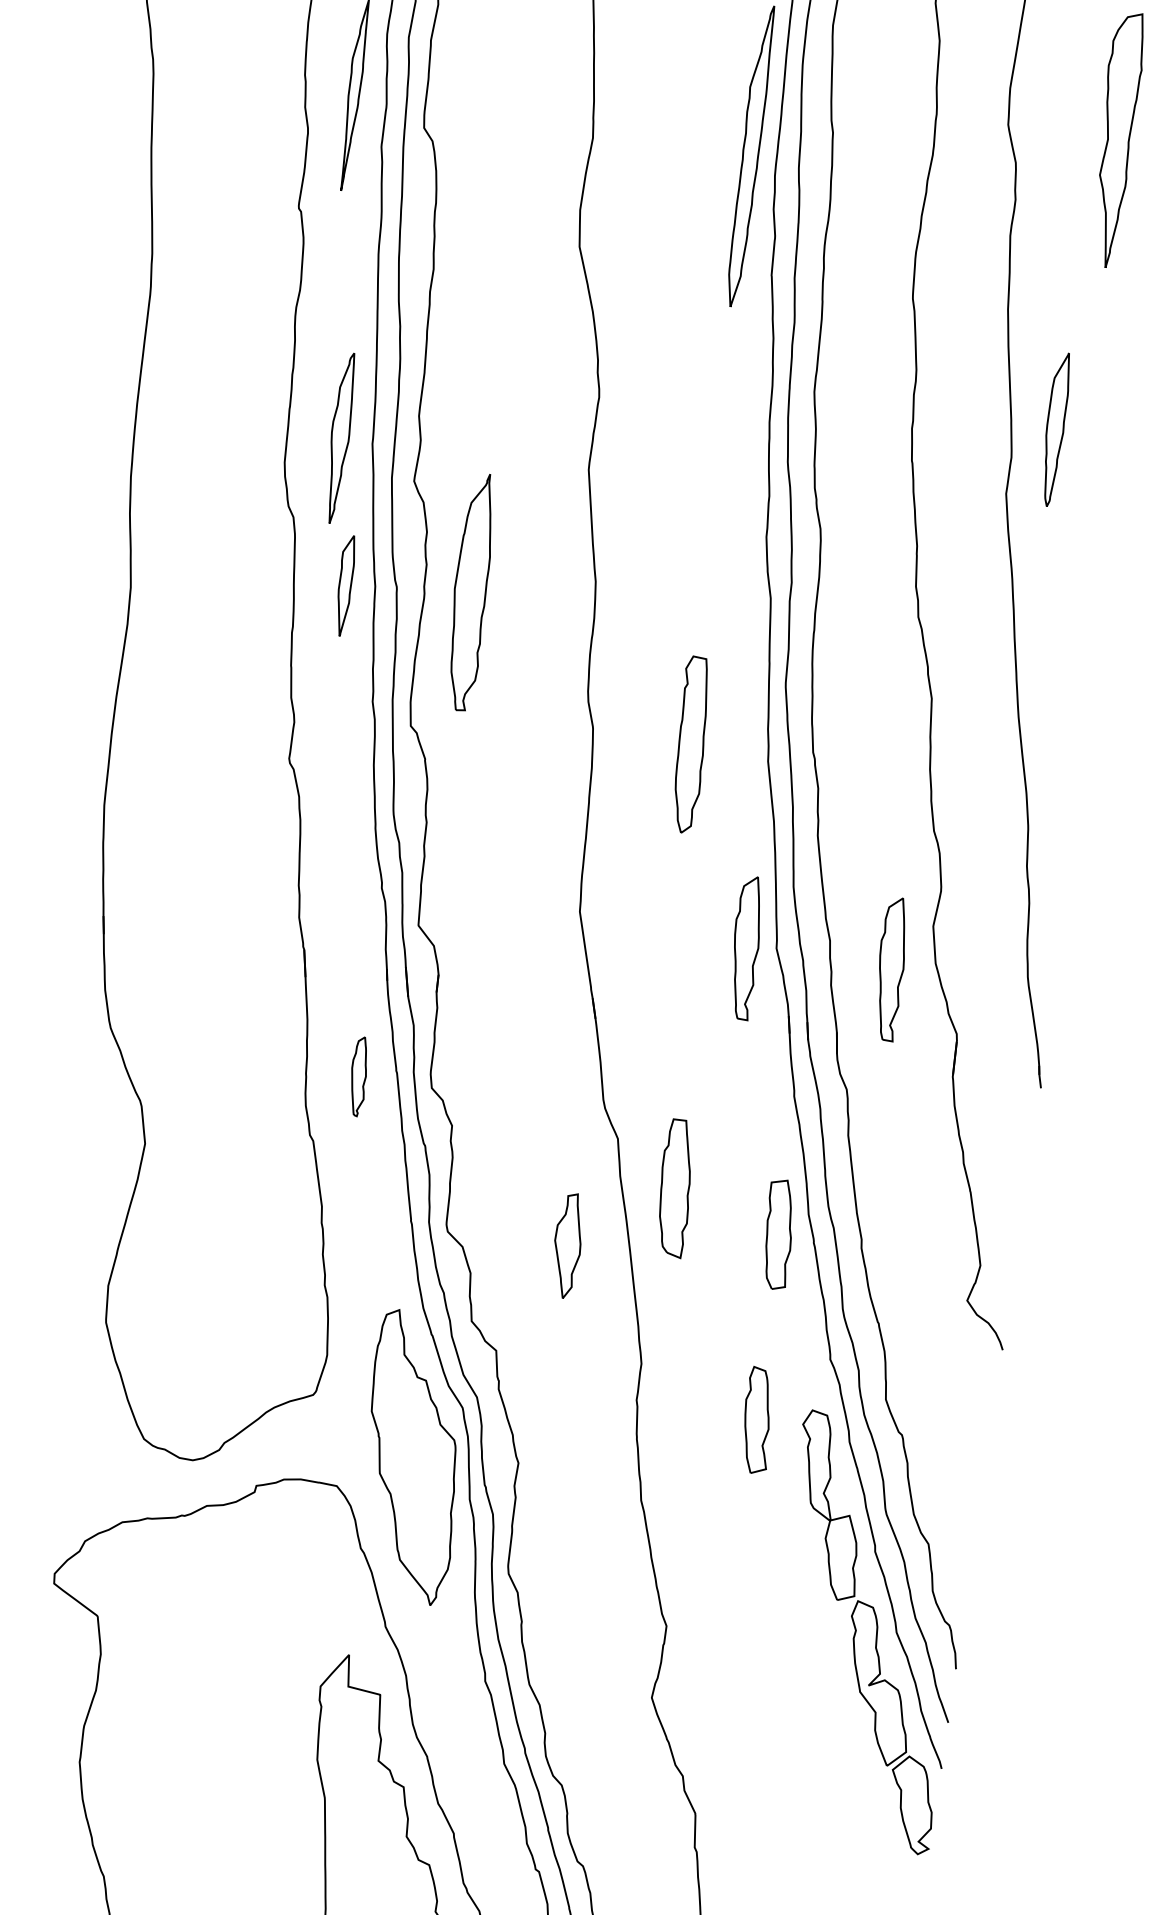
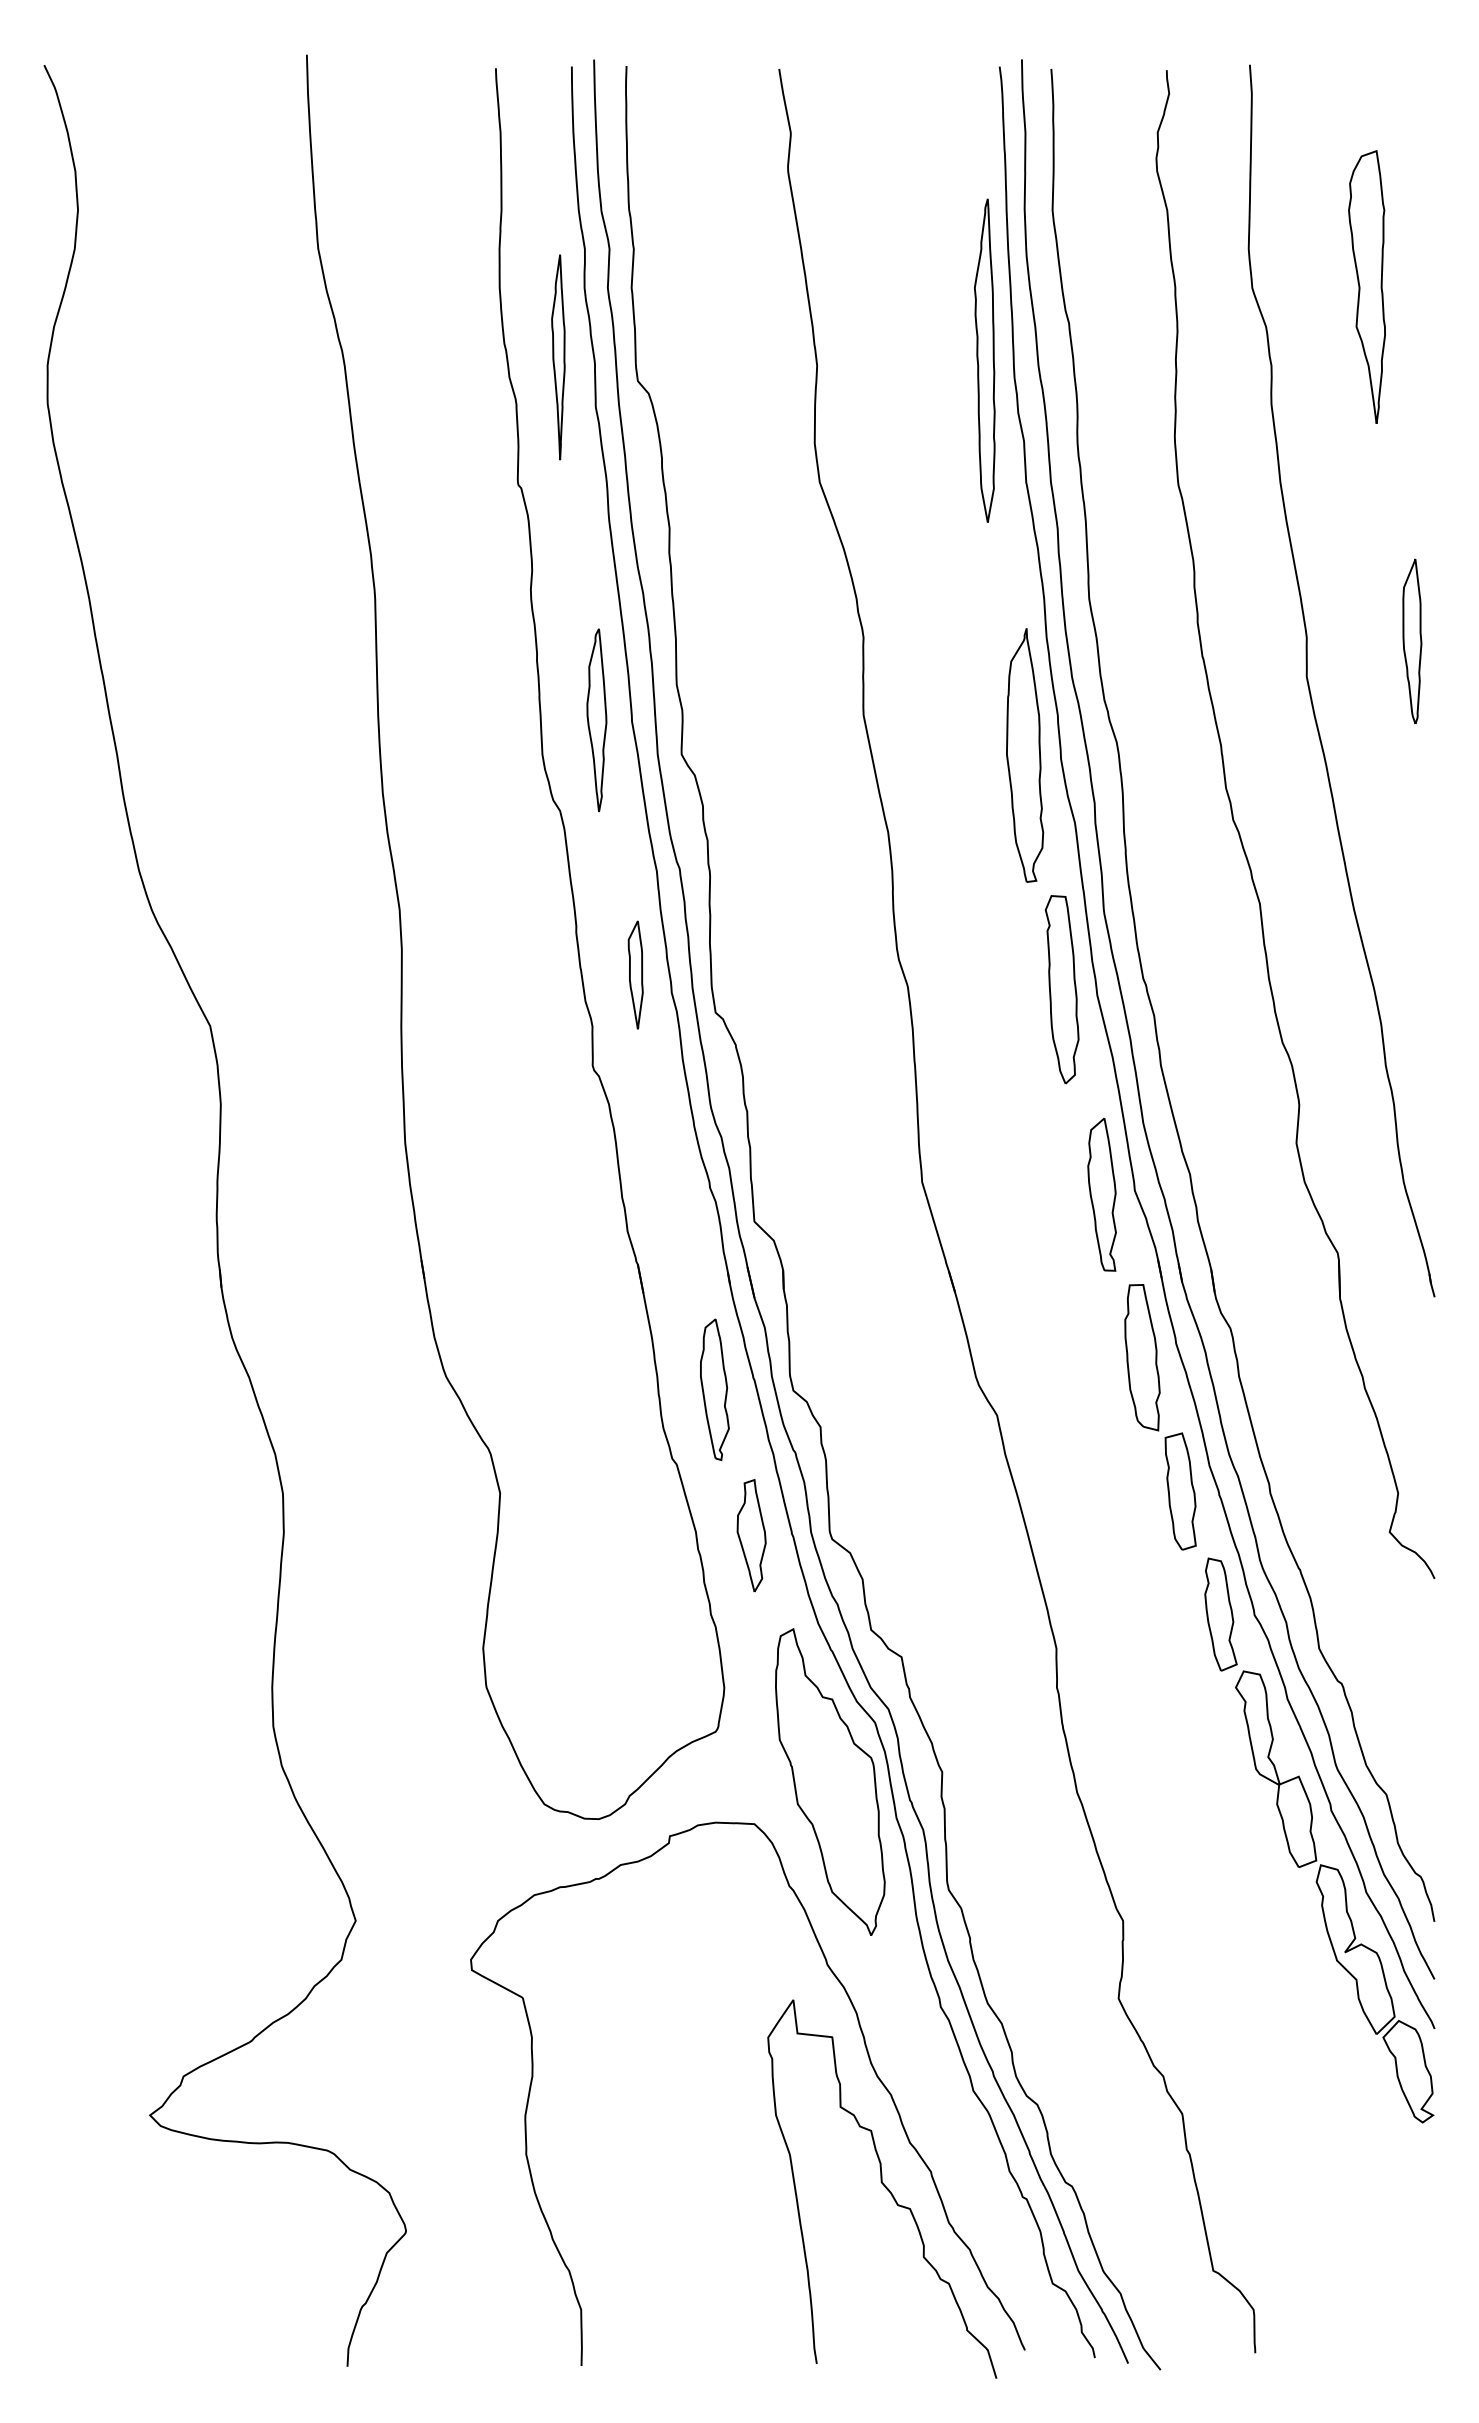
part: (1055, 428) -> (1412, 640), moved
part: (344, 585) -> (635, 974), moved
part: (471, 592) -> (1025, 755), moved
part: (690, 744) -> (1061, 989), moved
part: (890, 968) -> (1257, 1194), removed
part: (358, 1076) -> (714, 1389), size x1.67
part: (675, 1188) -> (1142, 1357), moved
part: (567, 1245) -> (751, 1535), moved
part: (757, 1420) -> (1220, 1614), moved

